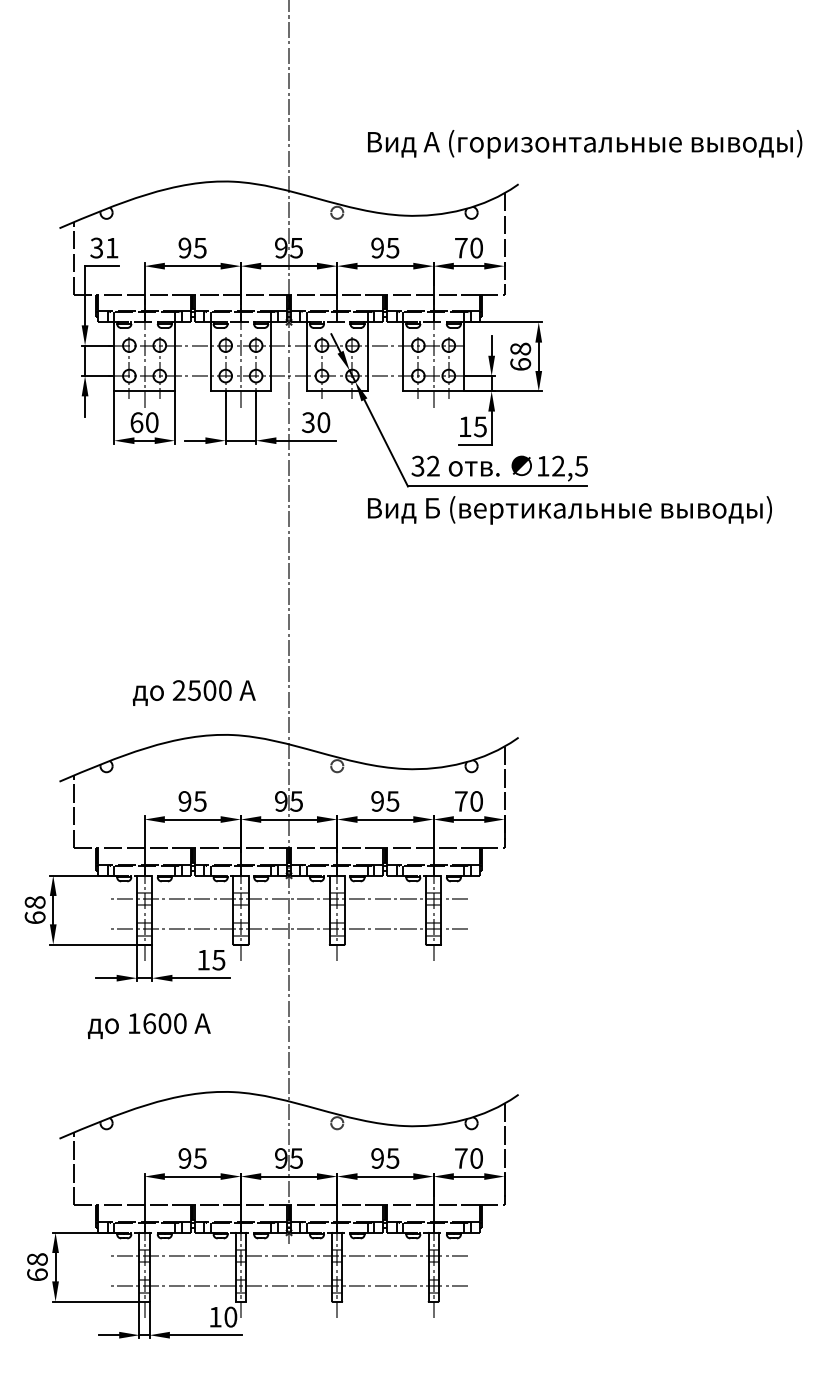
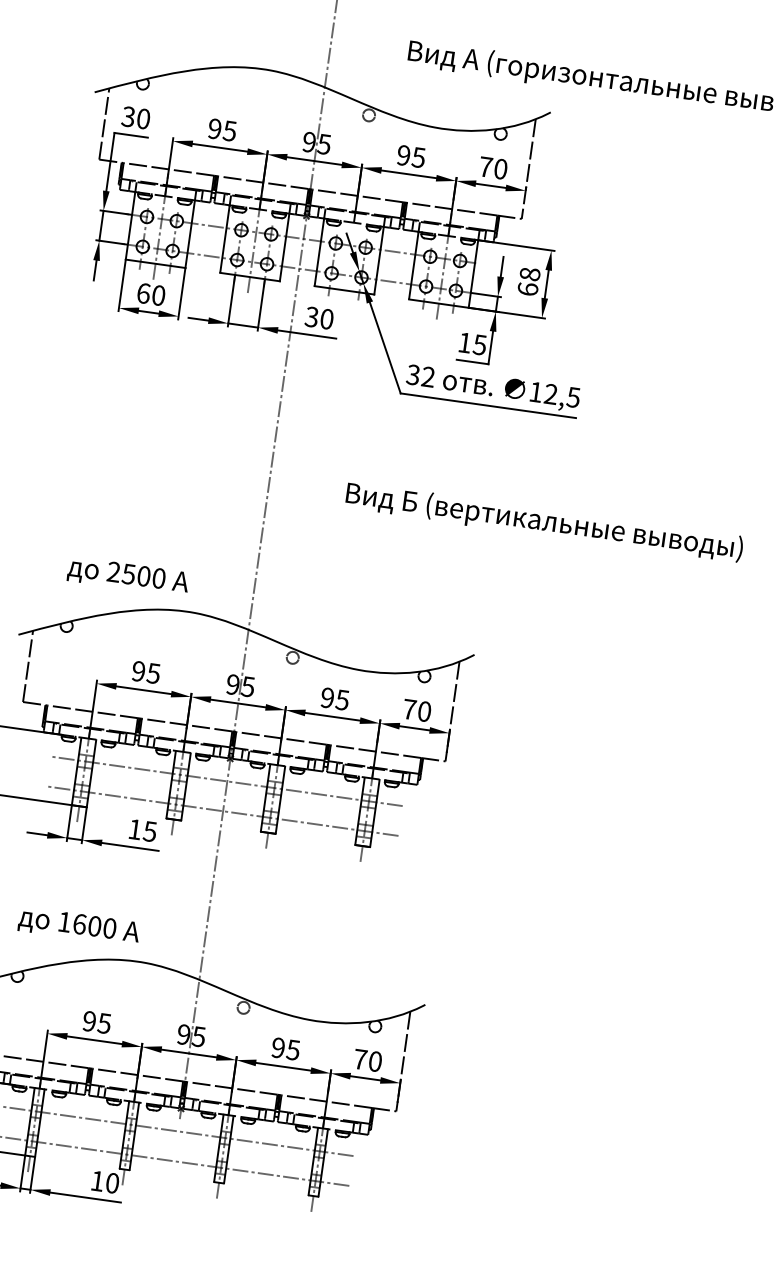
text: (112, 247) -> (143, 118), 31 -> 30
text: (569, 510) -> (544, 522), moved
text: (193, 692) -> (127, 575), moved
text: (148, 1025) -> (78, 925), moved

